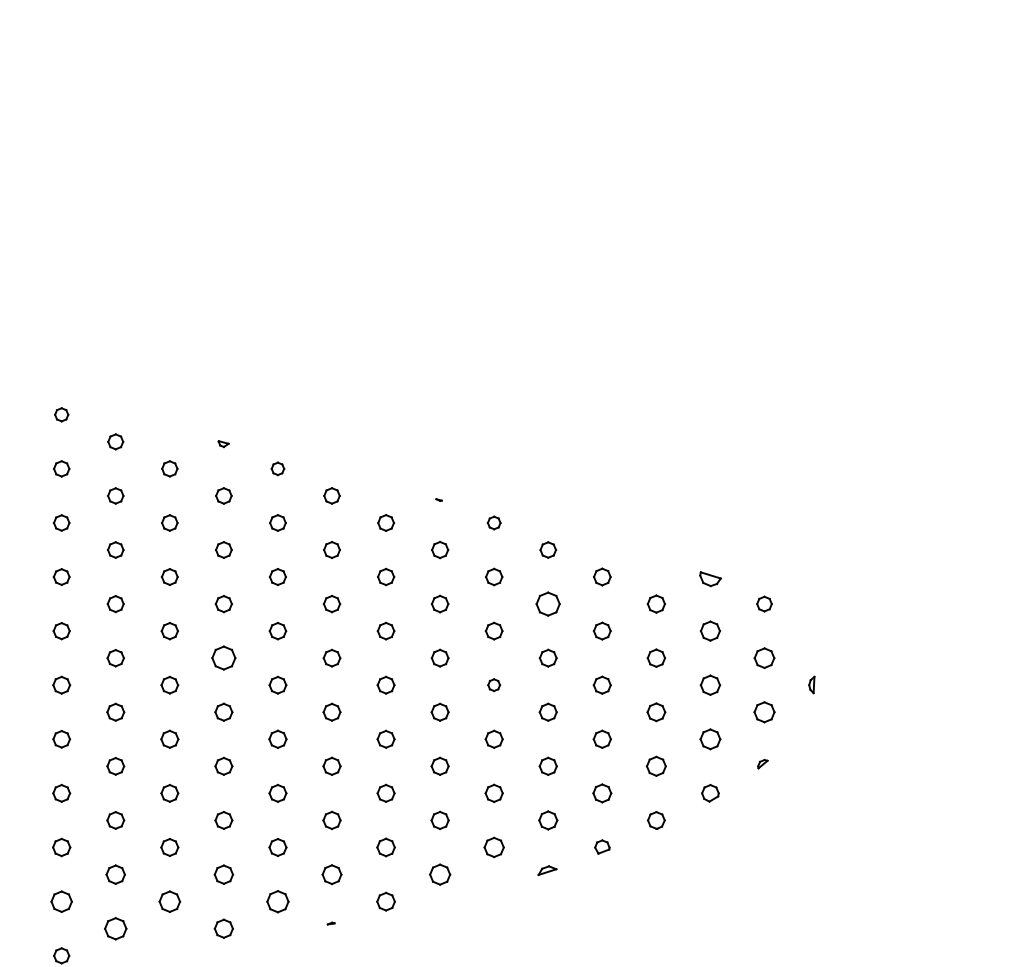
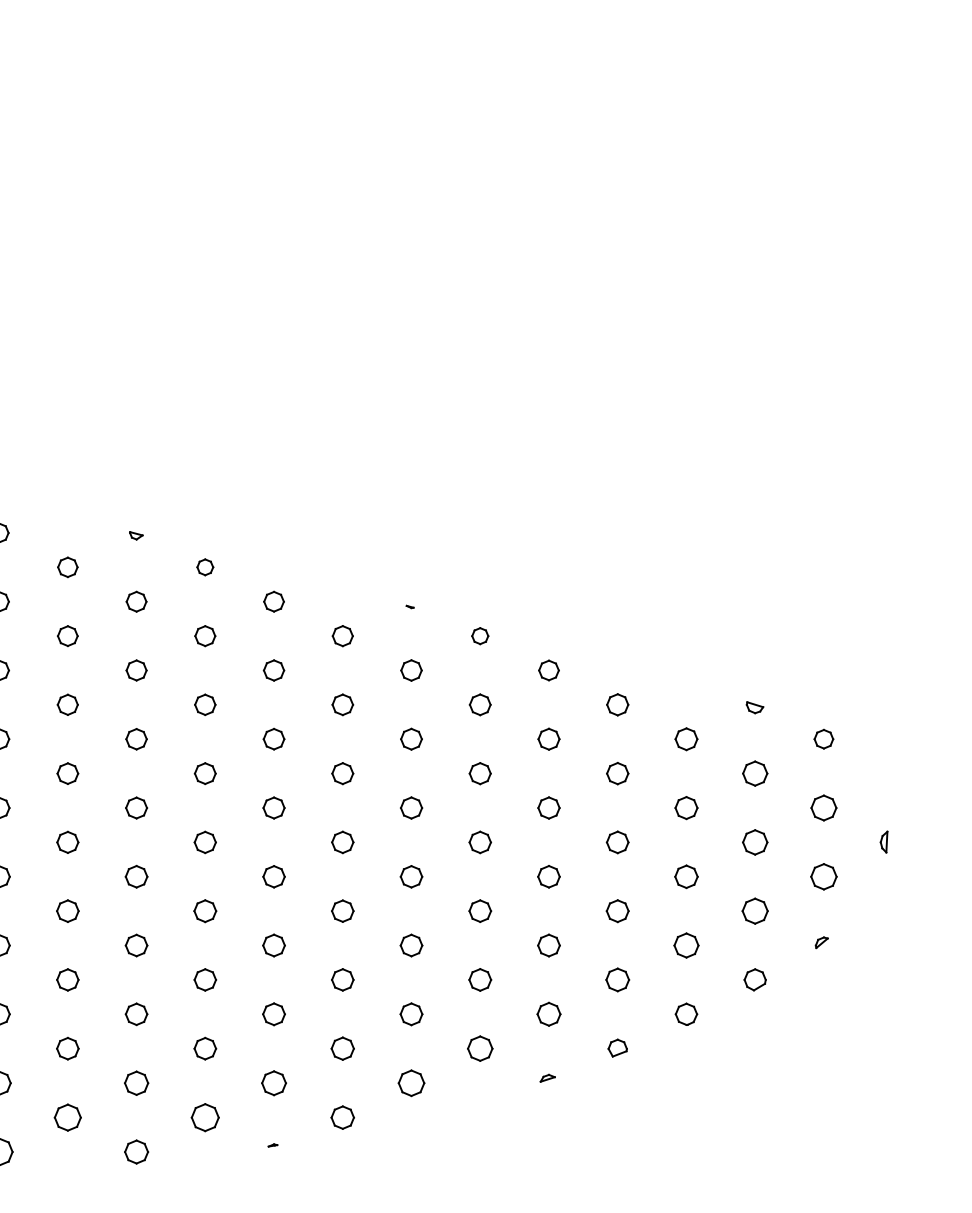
part: (709, 579) -> (753, 707), size x0.62
part: (548, 603) -> (549, 738), size x0.71
part: (223, 658) -> (136, 808), size x0.71
part: (493, 684) -> (479, 841), size x1.43
part: (546, 870) -> (546, 1077), size x0.62

